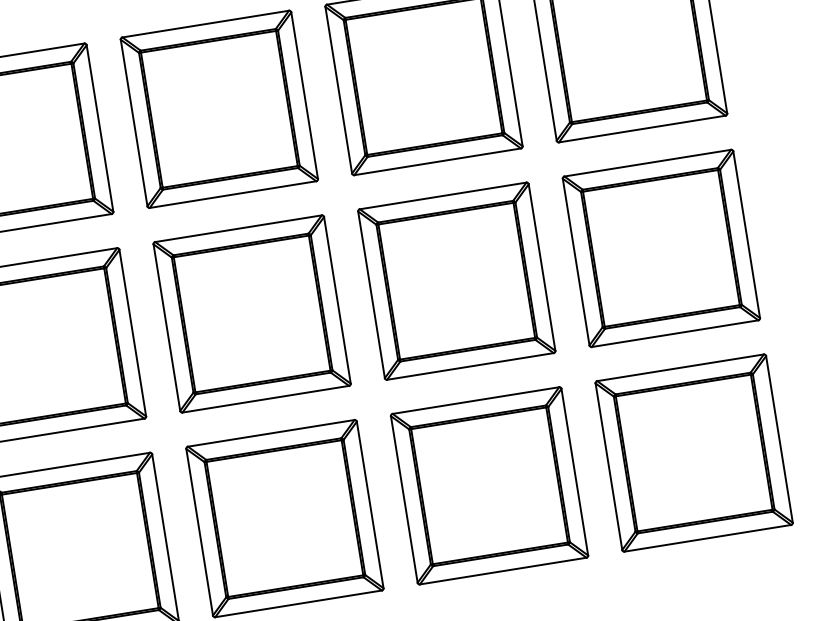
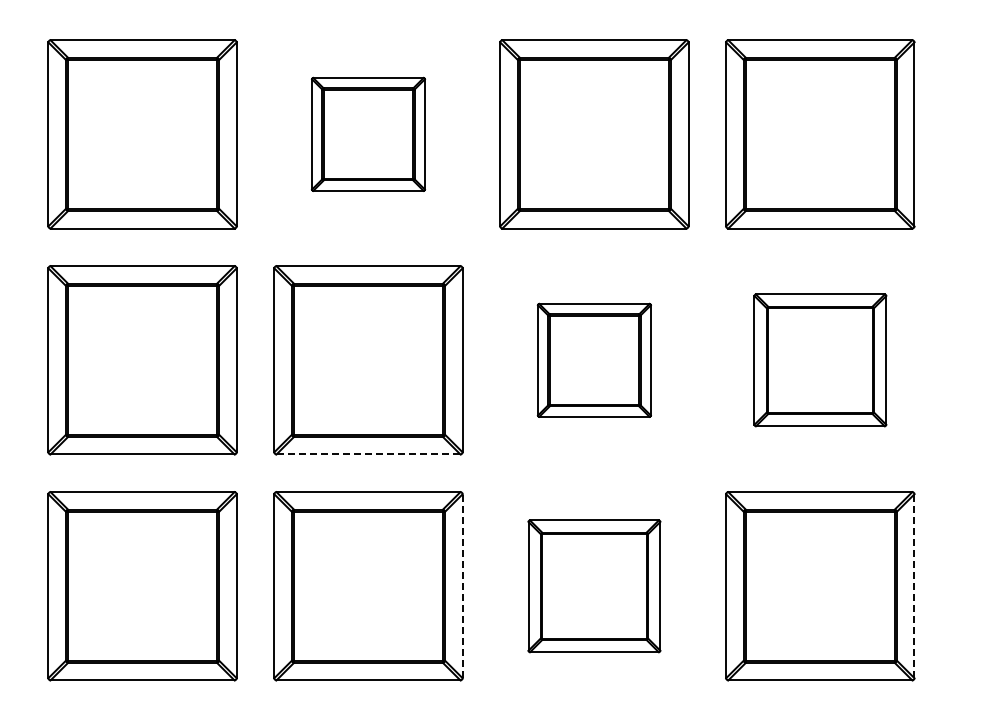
part: (219, 109) -> (368, 134), size x0.6
part: (661, 248) -> (820, 360), size x0.7
part: (456, 281) -> (594, 360), size x0.6
line: (265, 399) -> (368, 454), solid -> dashed
line: (779, 439) -> (914, 586), solid -> dashed
part: (489, 486) -> (594, 586), size x0.7
line: (370, 505) -> (462, 586), solid -> dashed

